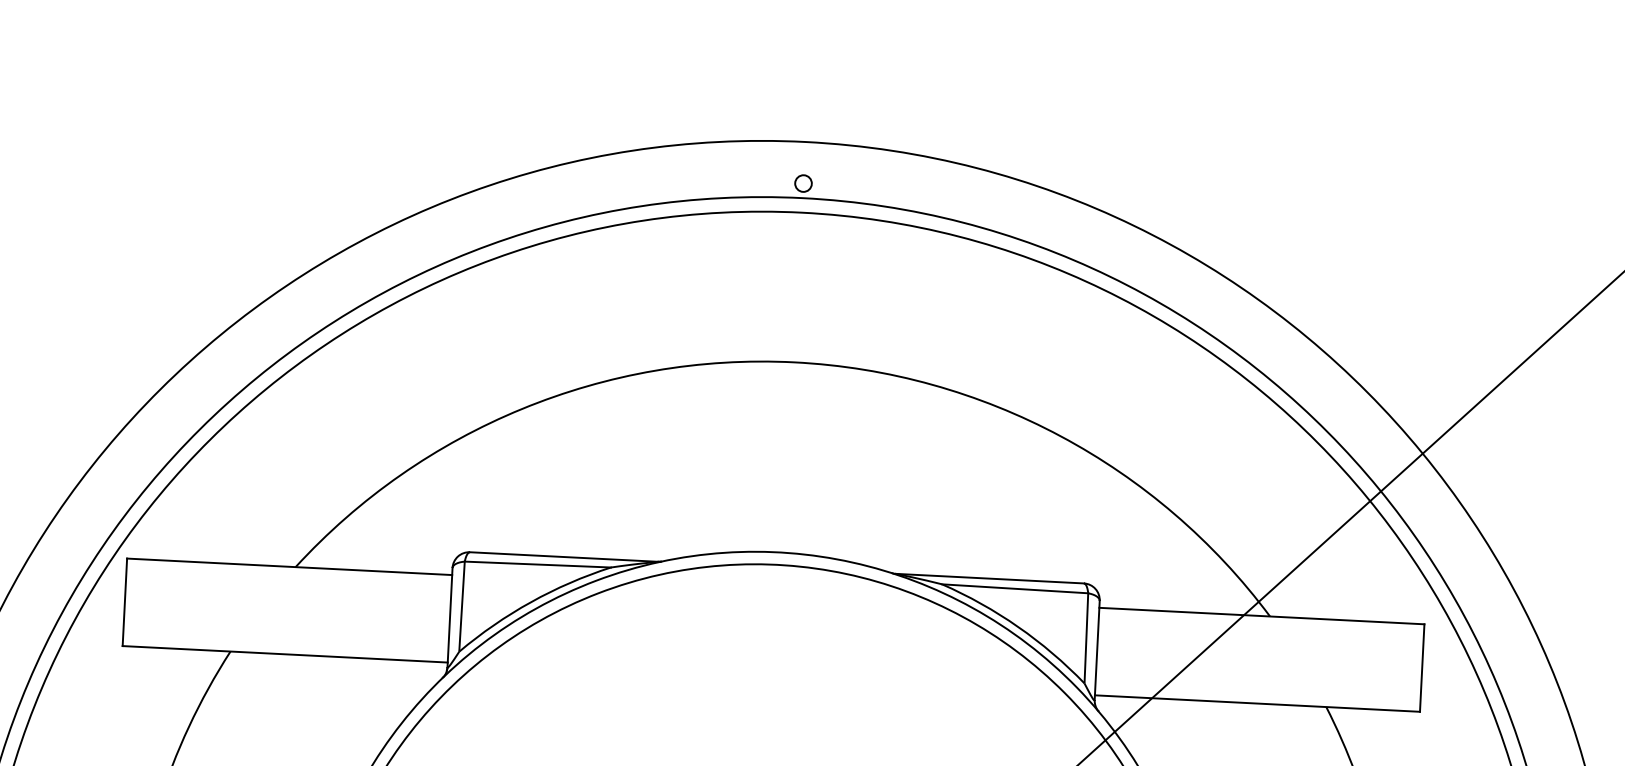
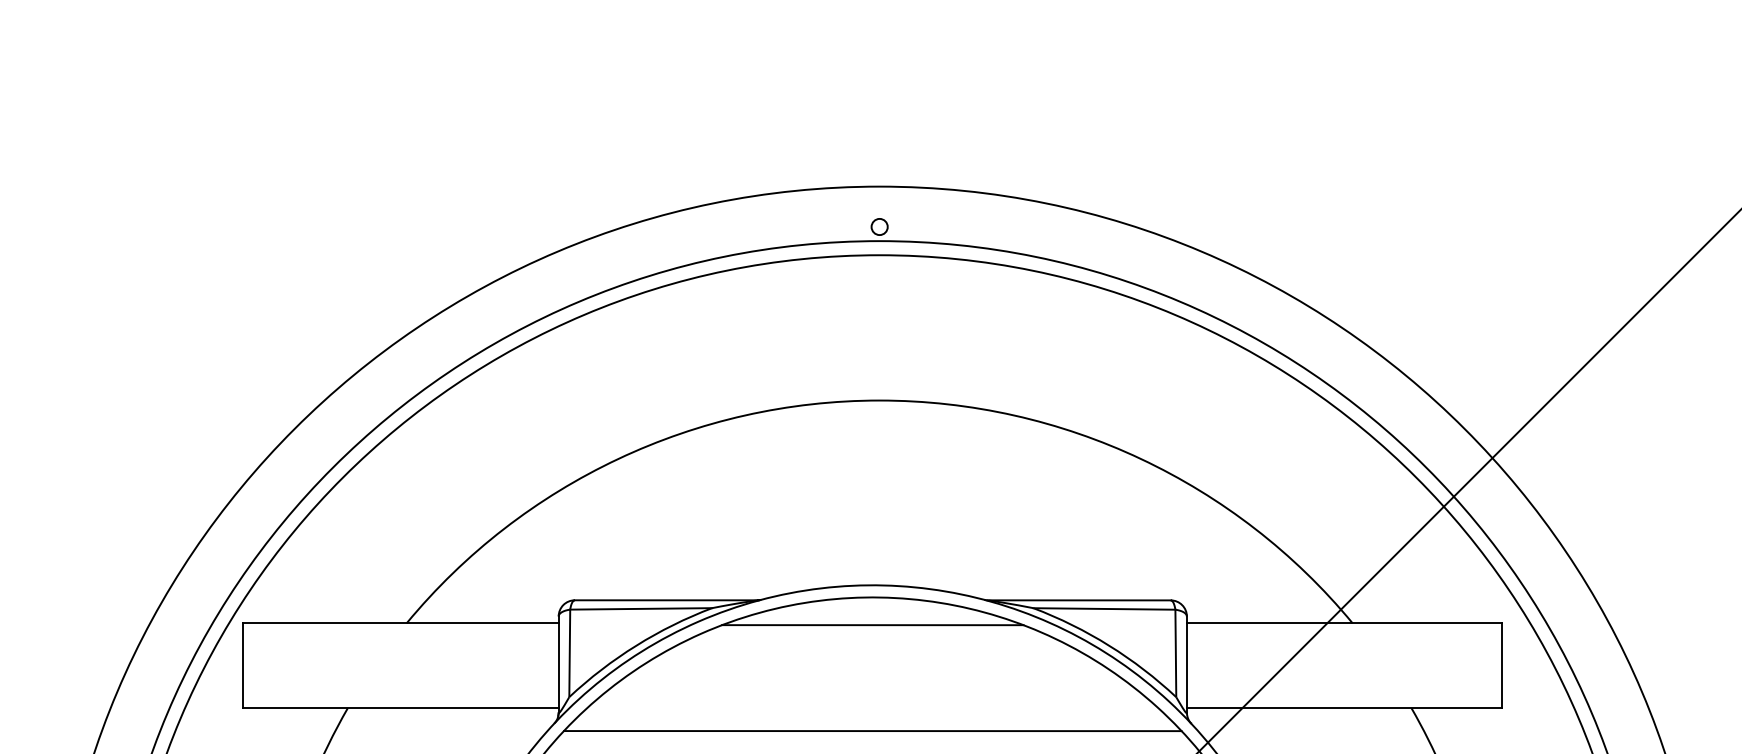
line: (775, 593) -> (872, 625), added
line: (769, 702) -> (872, 731), added

